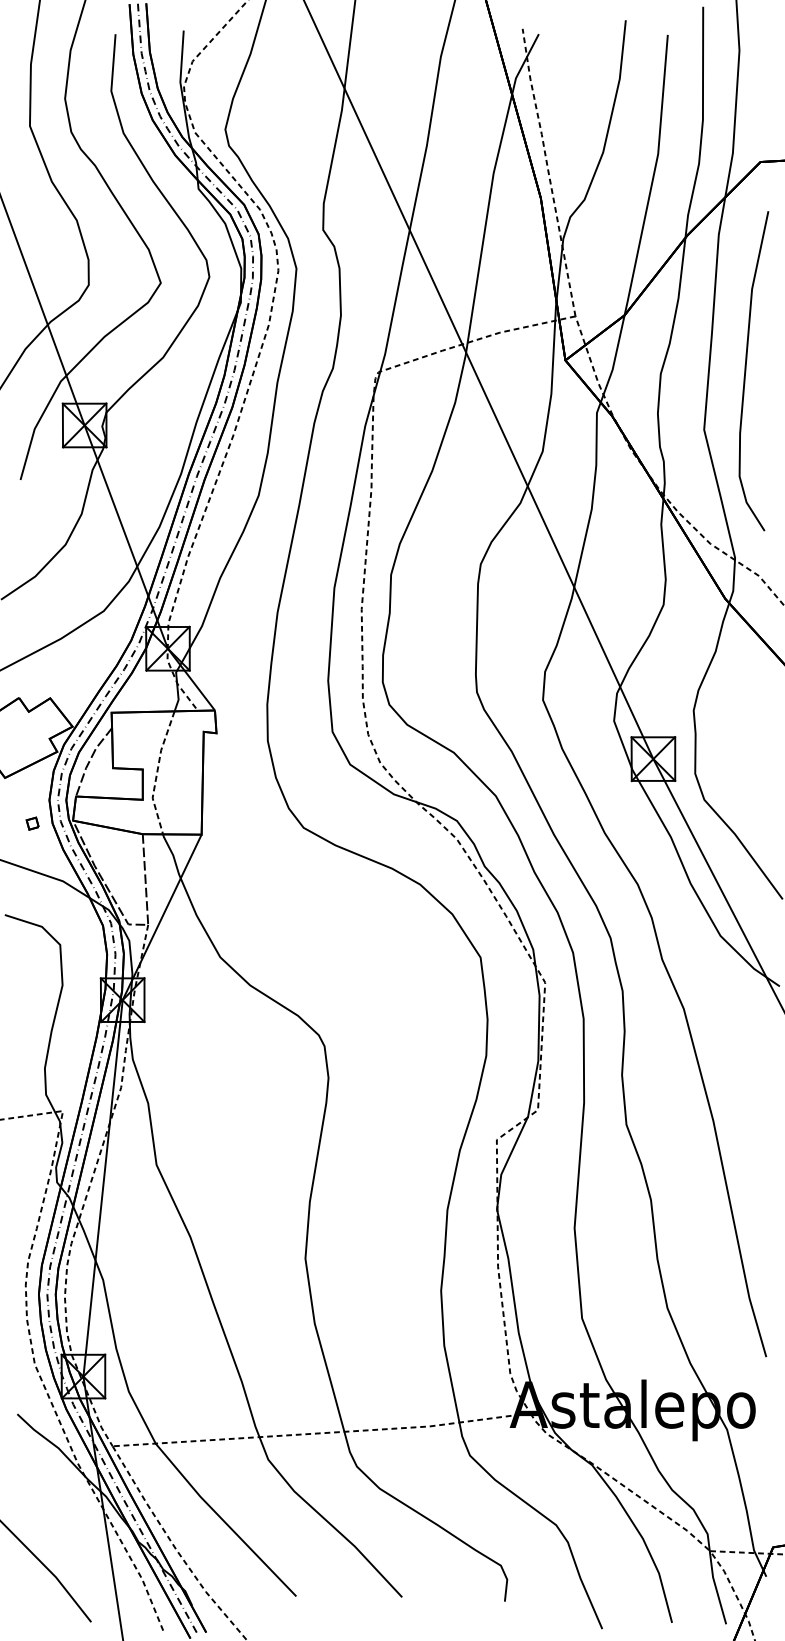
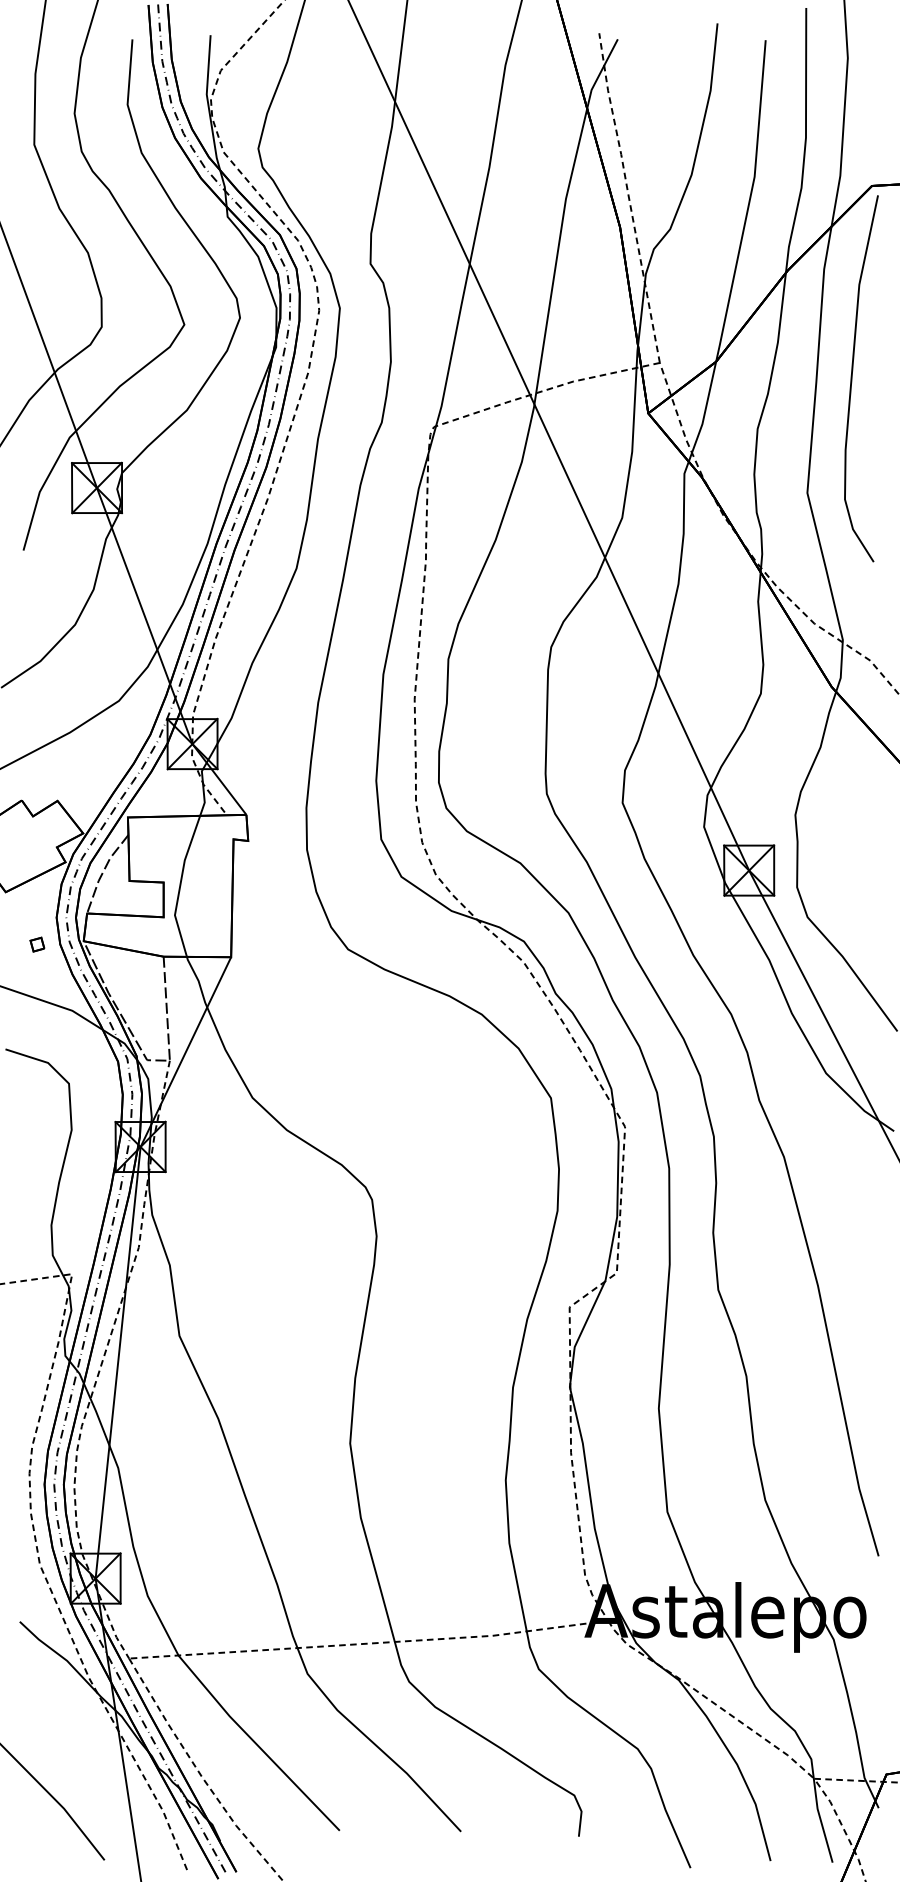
curve: (746, 370) -> (852, 378), moved
line: (157, 772) -> (180, 885), dashed -> solid

